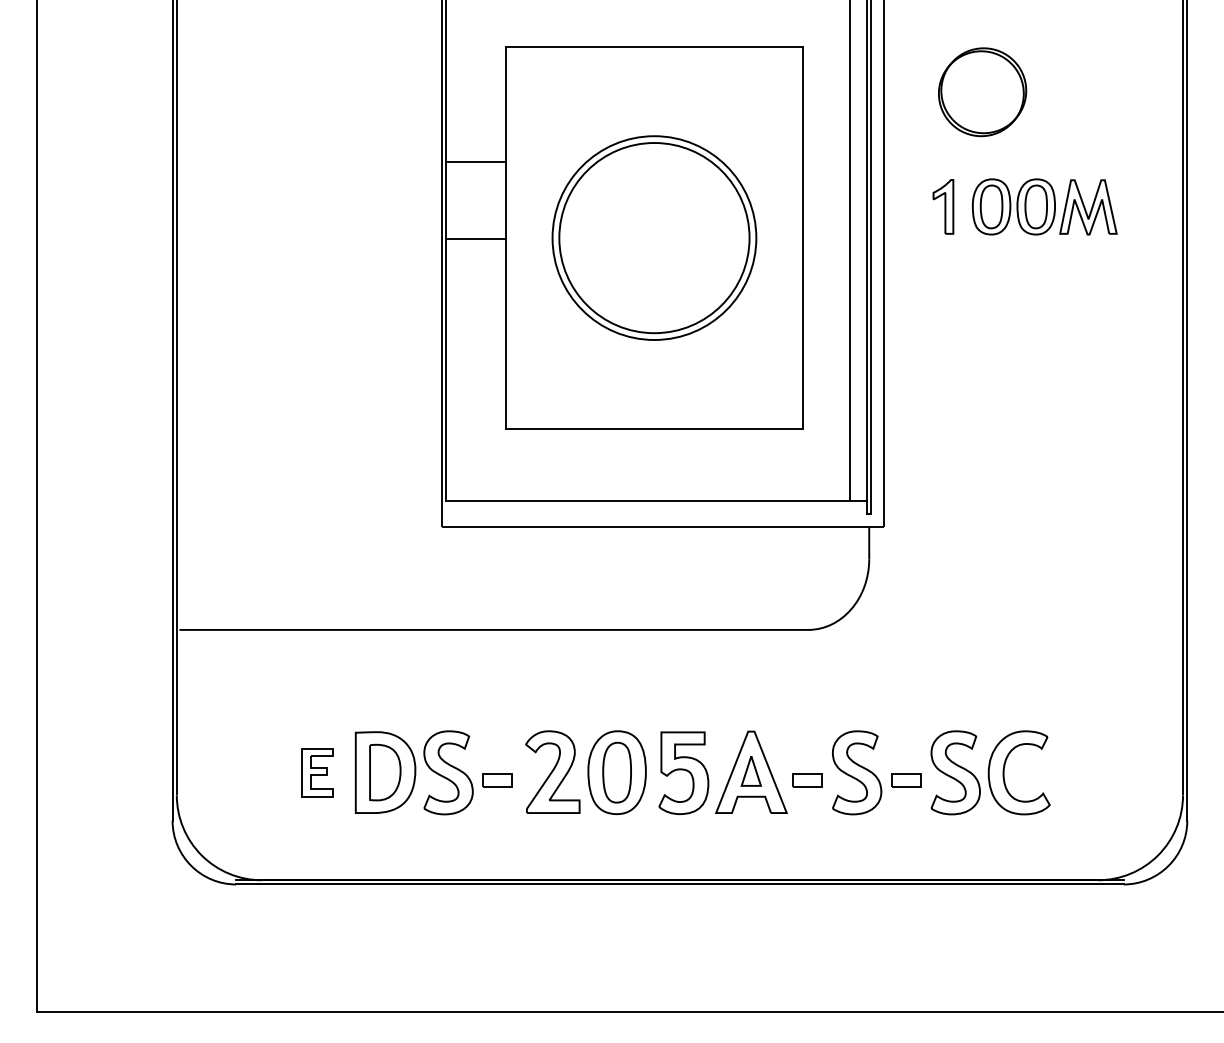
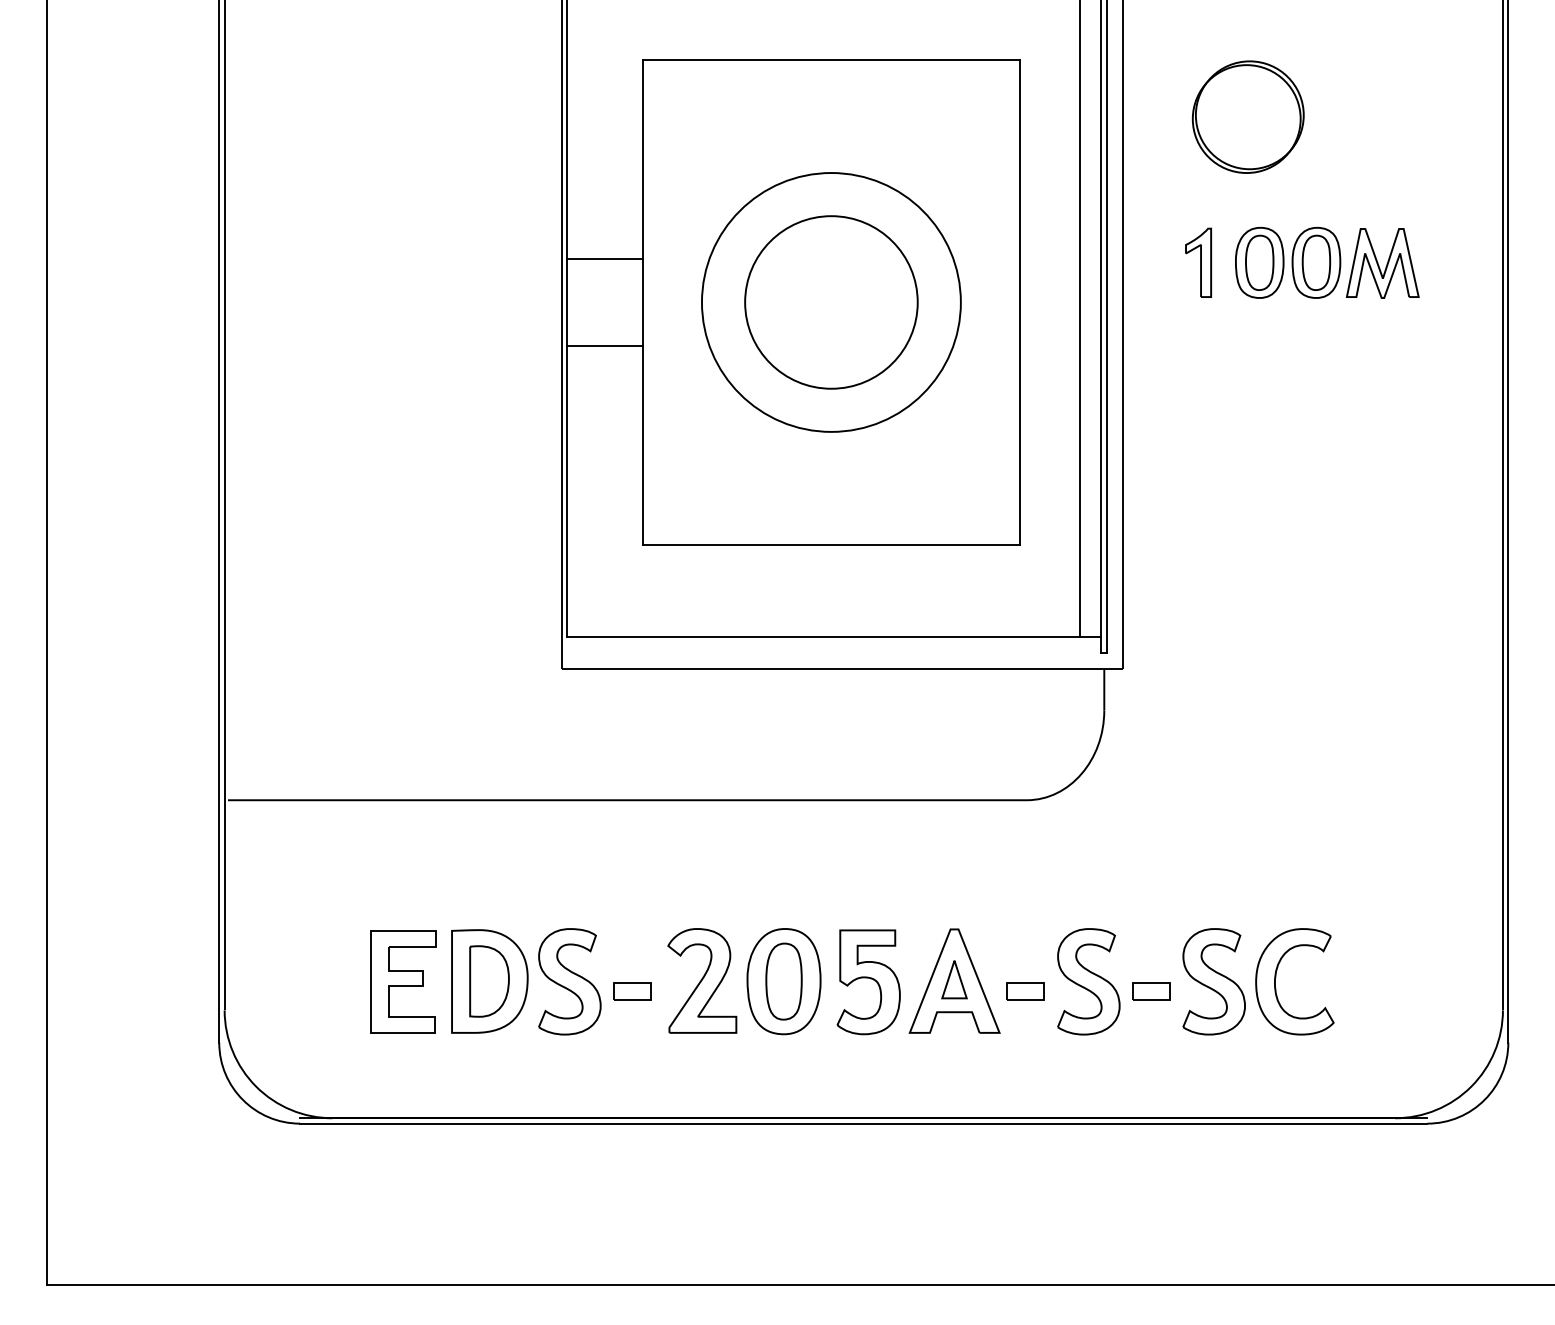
line: (475, 162) -> (604, 259), moved
circle: (654, 238) -> (831, 302), size x0.71
line: (475, 239) -> (604, 346), moved
part: (317, 772) -> (403, 981), size x1.67

